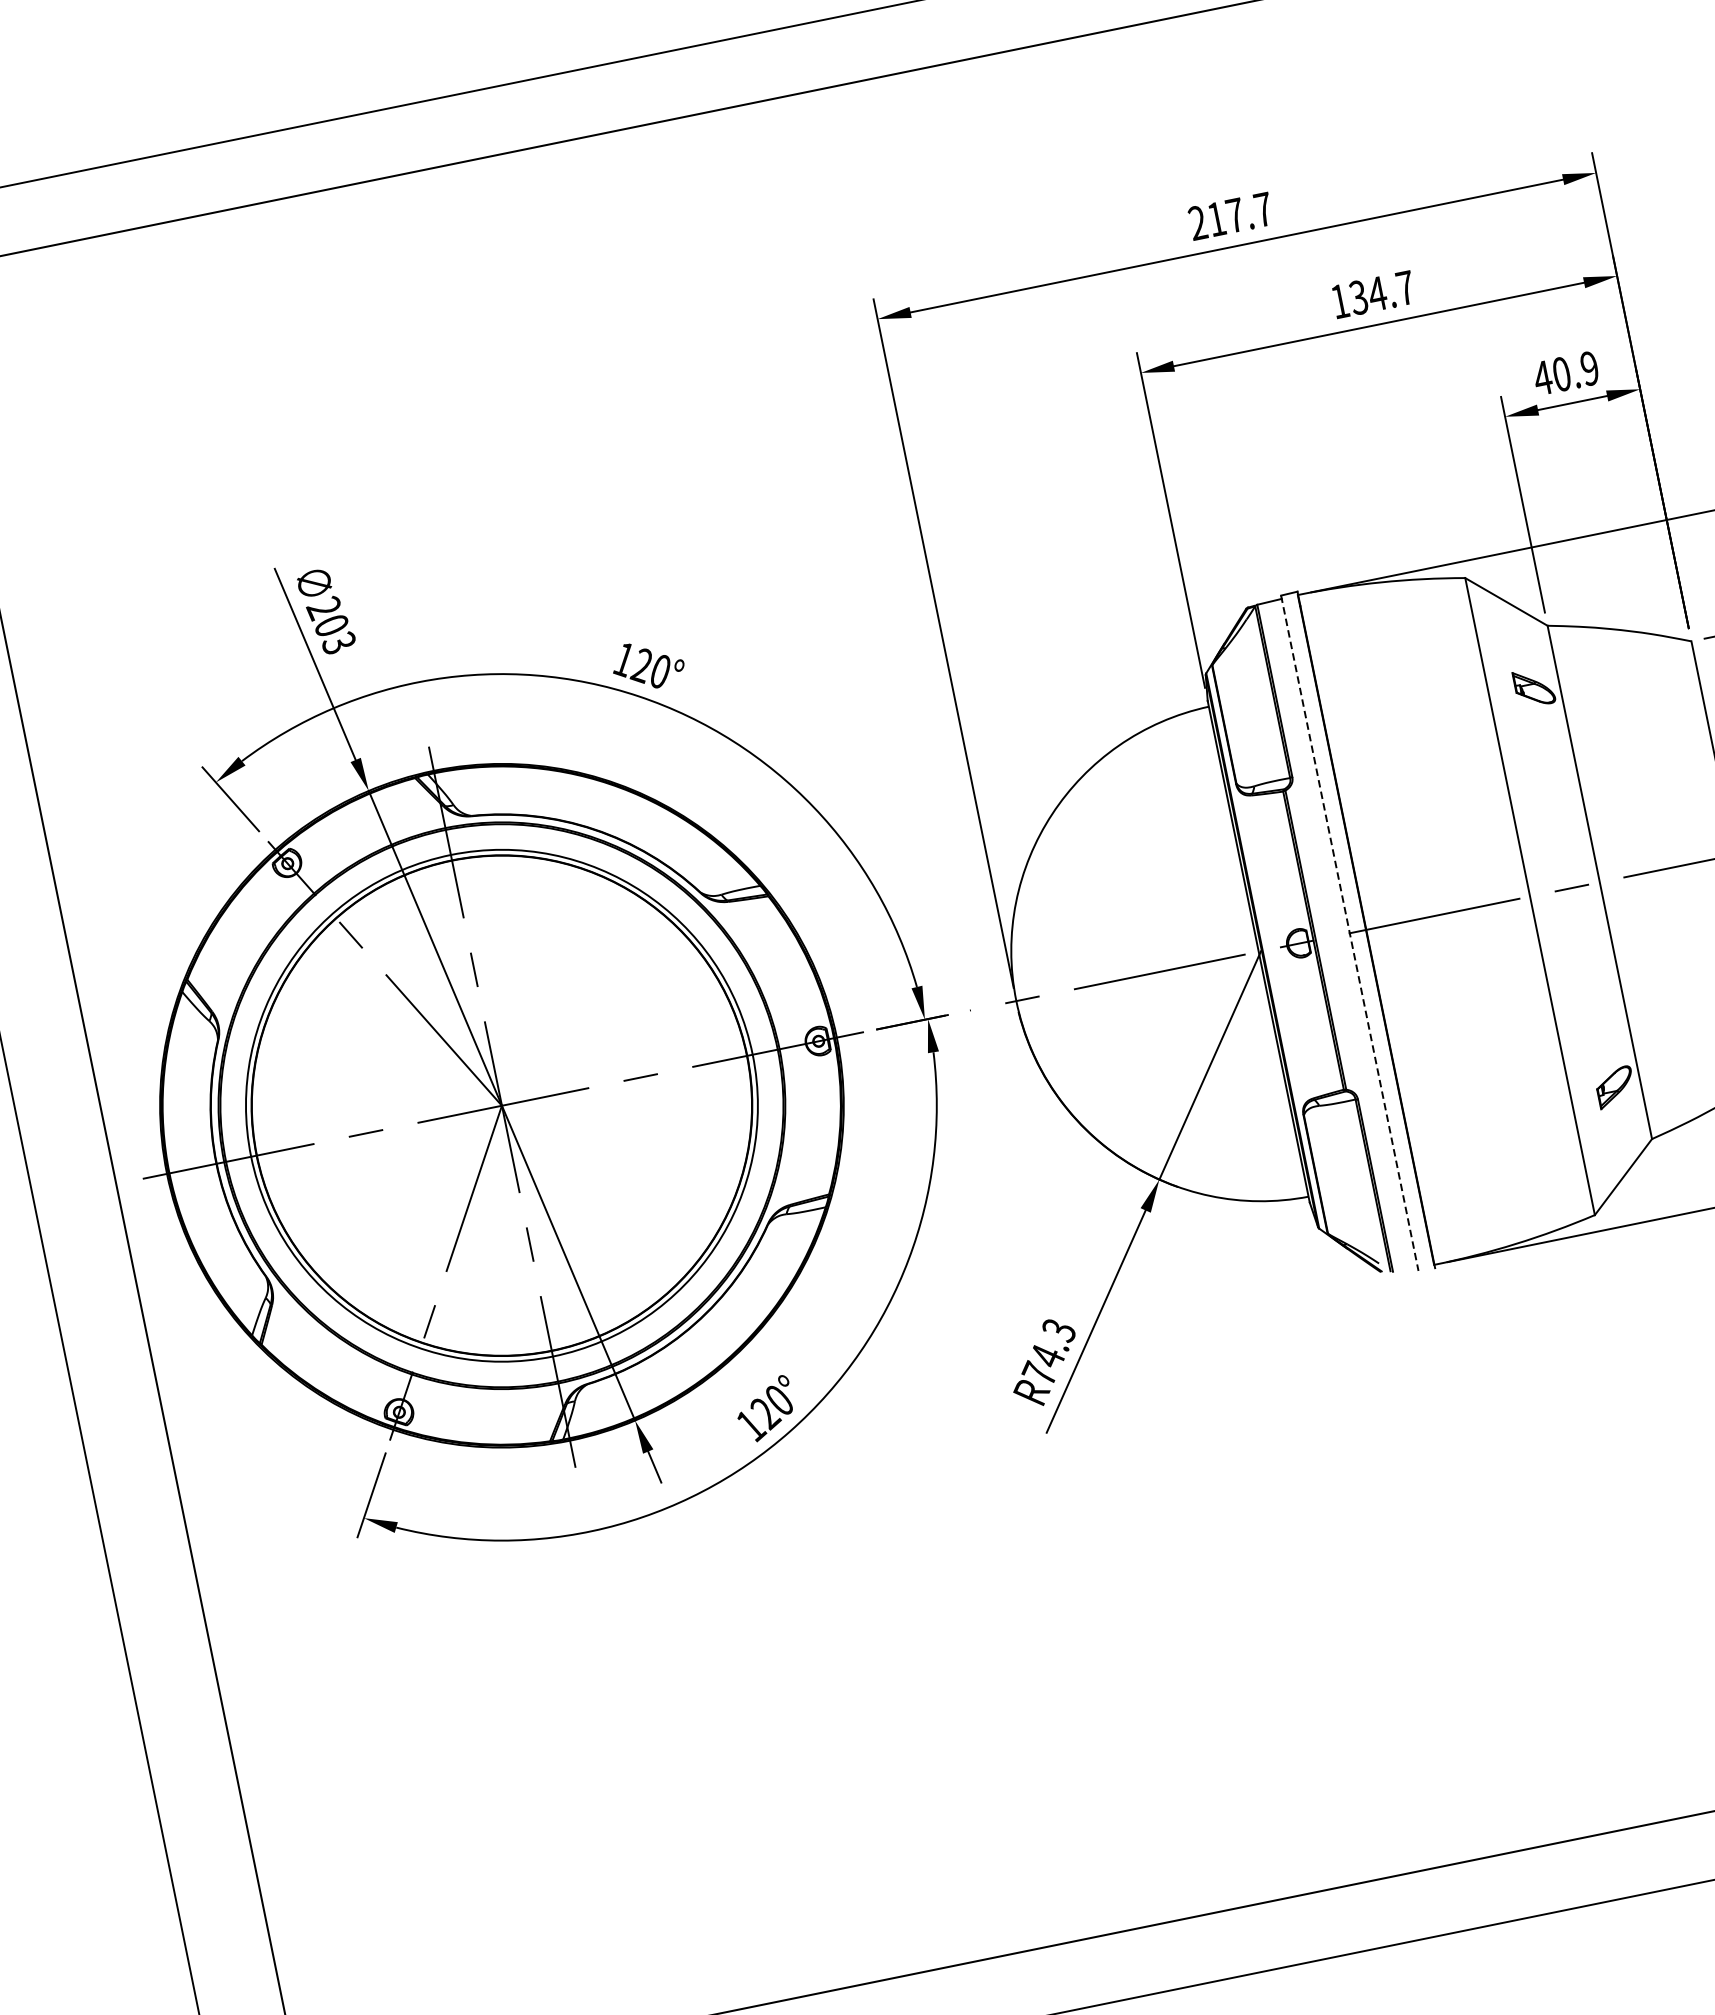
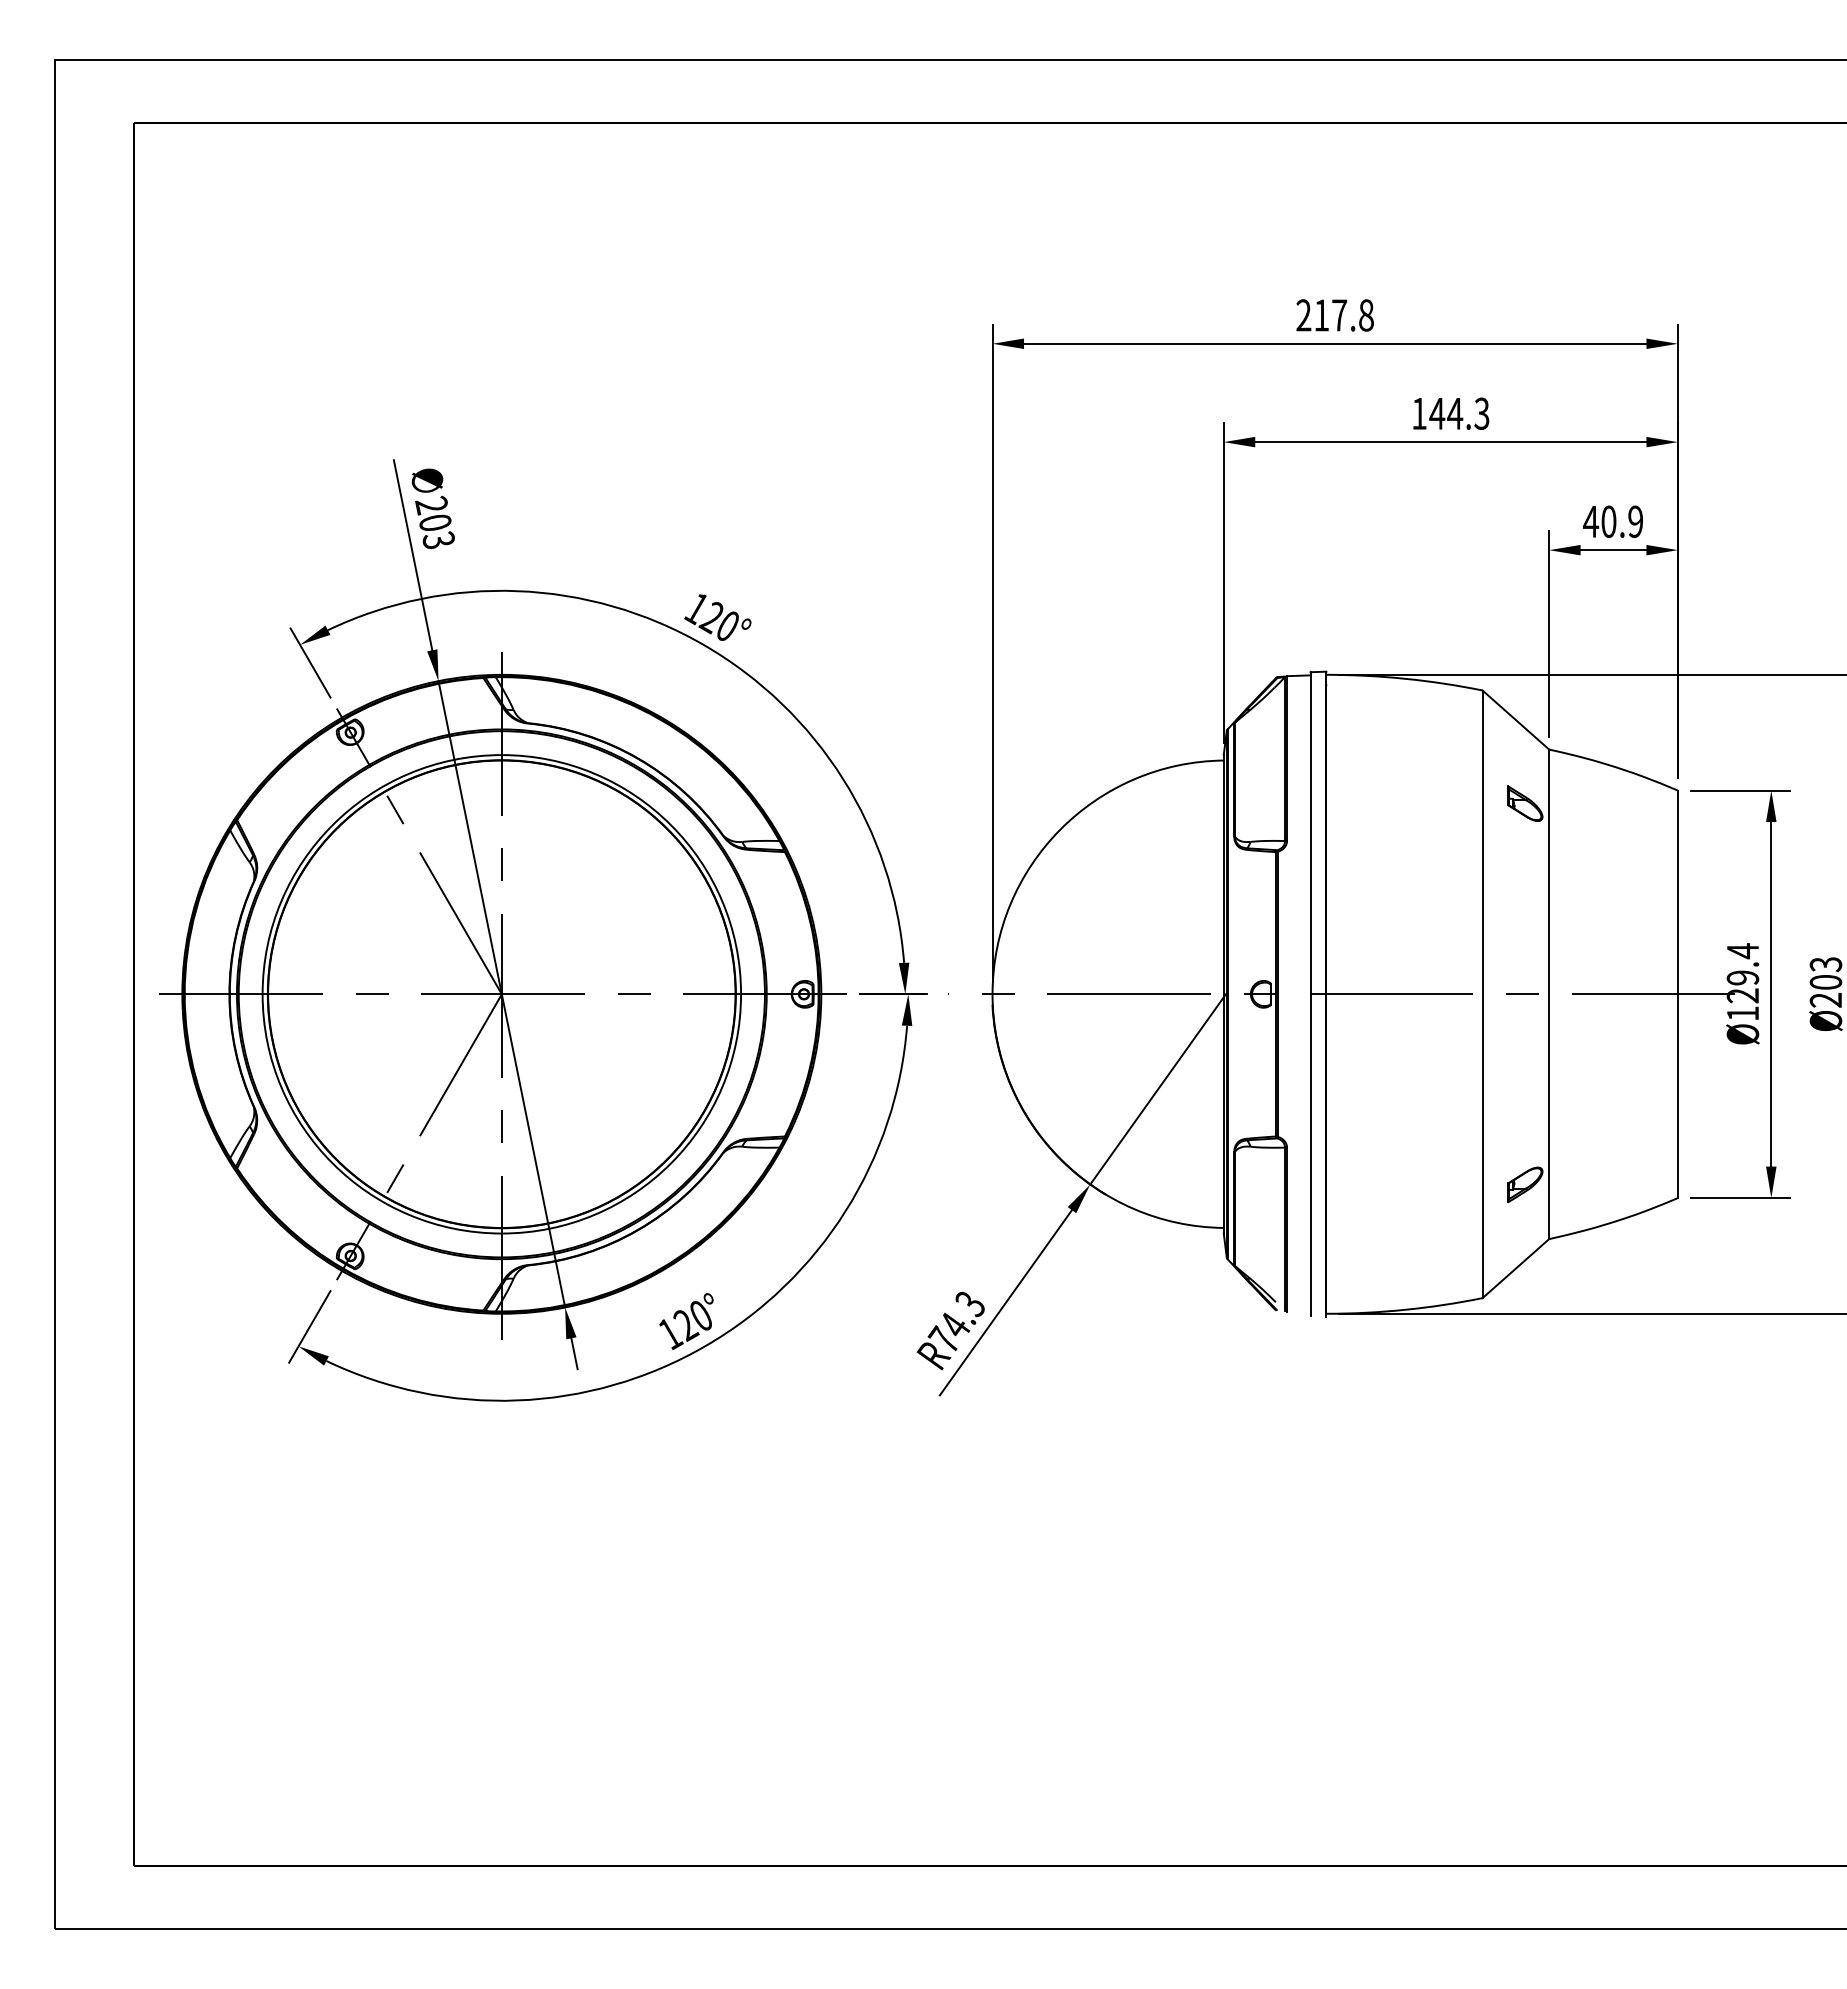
text: (1263, 209) -> (1366, 315), 217.7 -> 217.8
text: (1382, 292) -> (1459, 413), 134.7 -> 144.3
line: (1349, 933) -> (1310, 994), dashed -> solid

